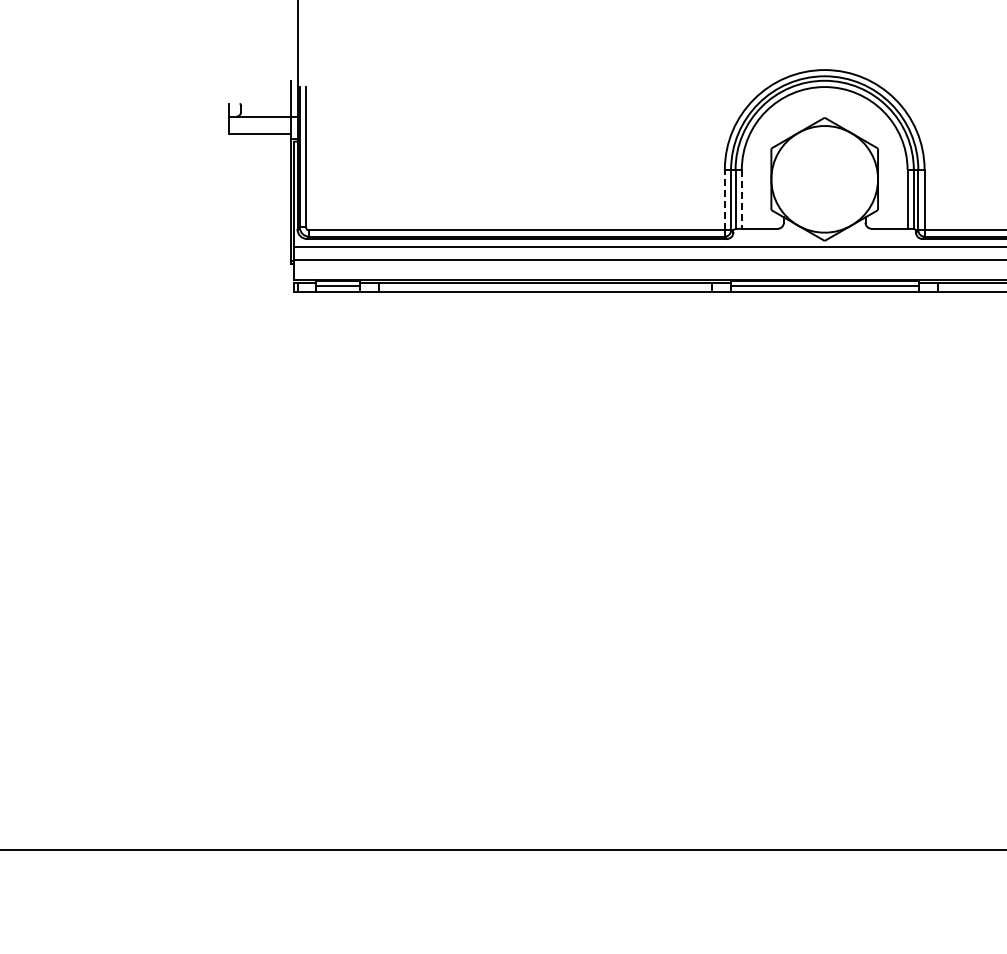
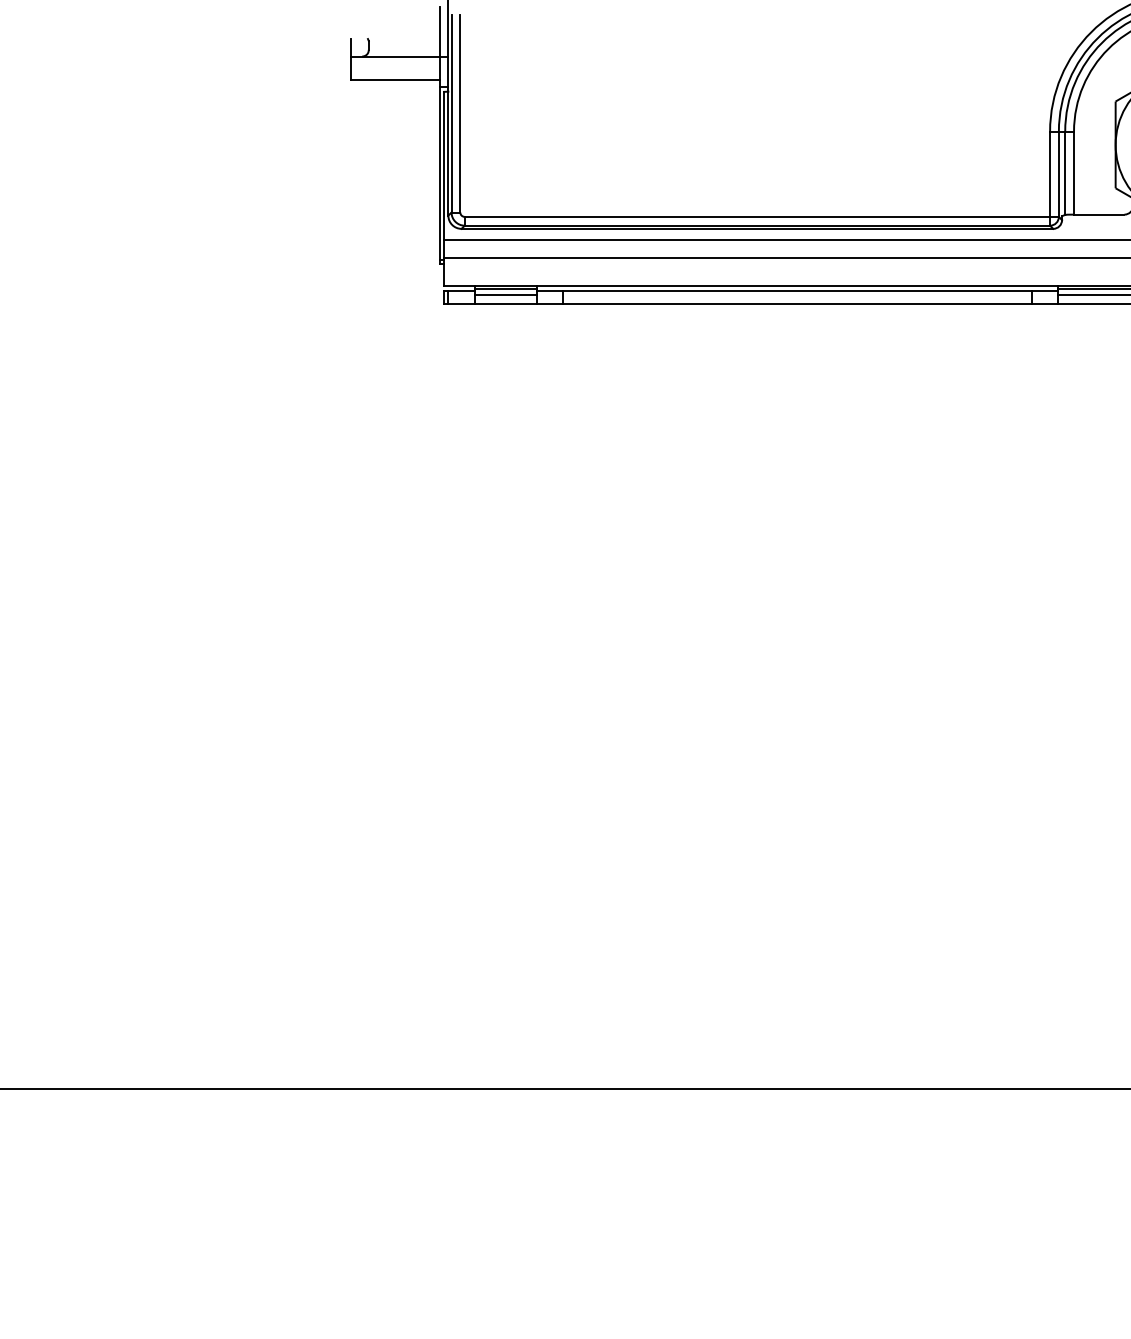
line: (724, 199) -> (1049, 173), dashed -> solid
line: (741, 199) -> (1073, 173), dashed -> solid

